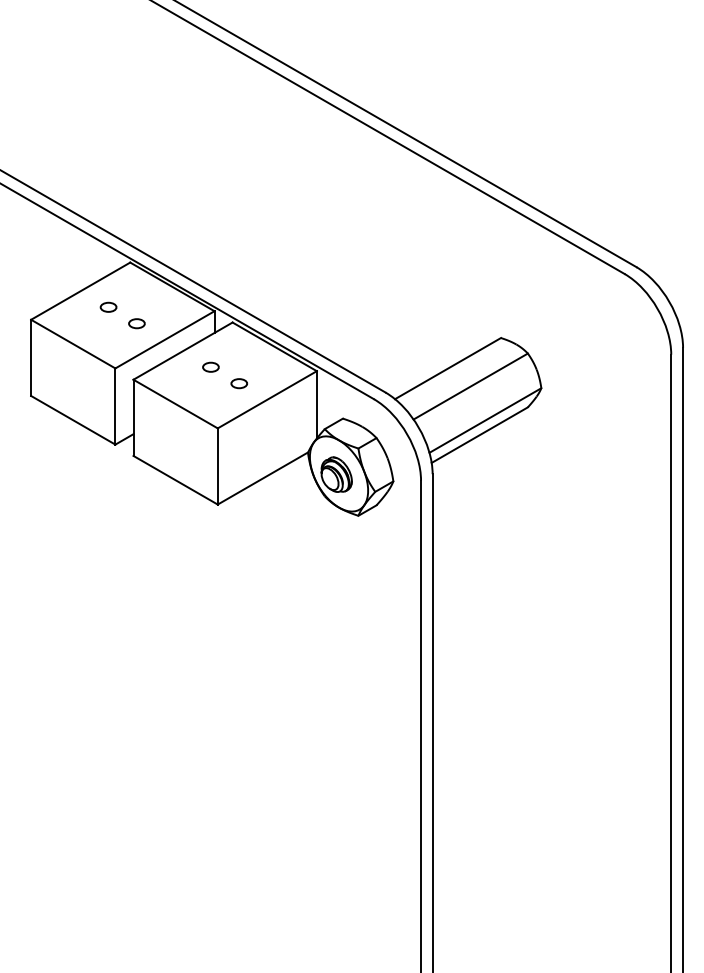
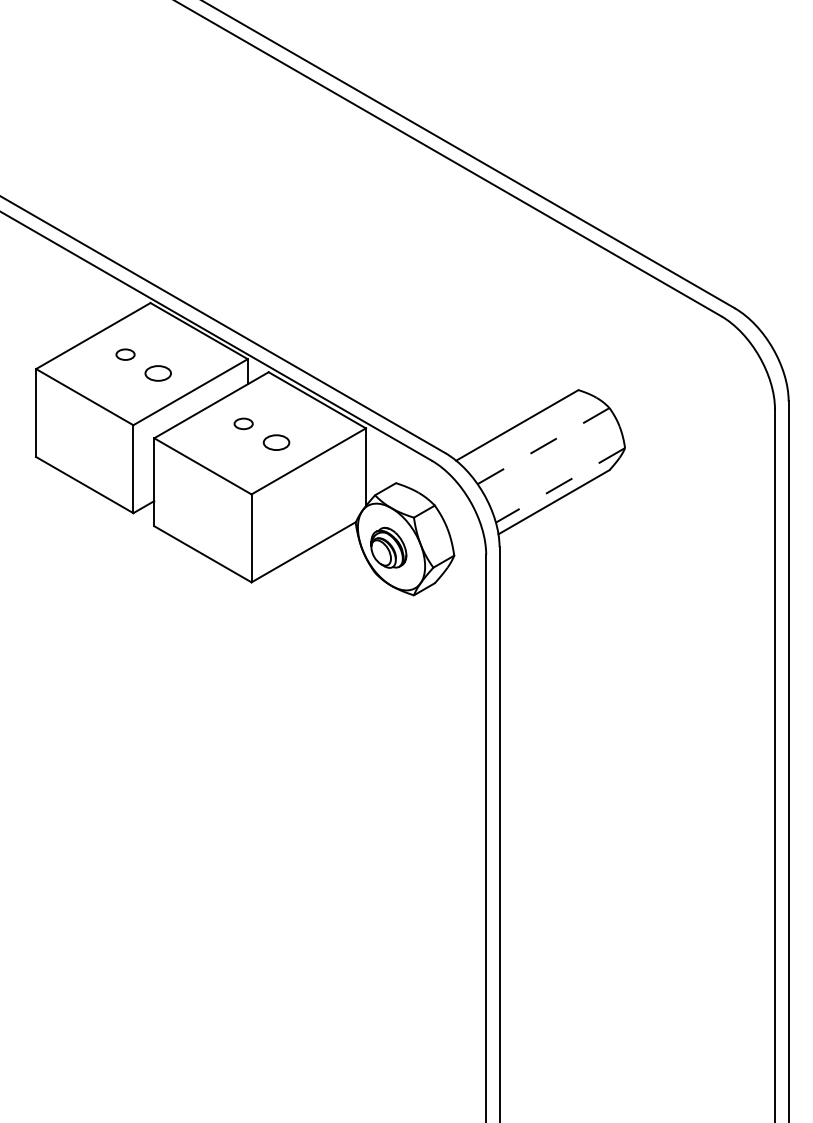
part: (136, 323) -> (157, 373), size x1.4
part: (238, 383) -> (275, 442), size x1.4
line: (470, 386) -> (543, 446), solid -> dashed
line: (485, 420) -> (560, 485), solid -> dashed

